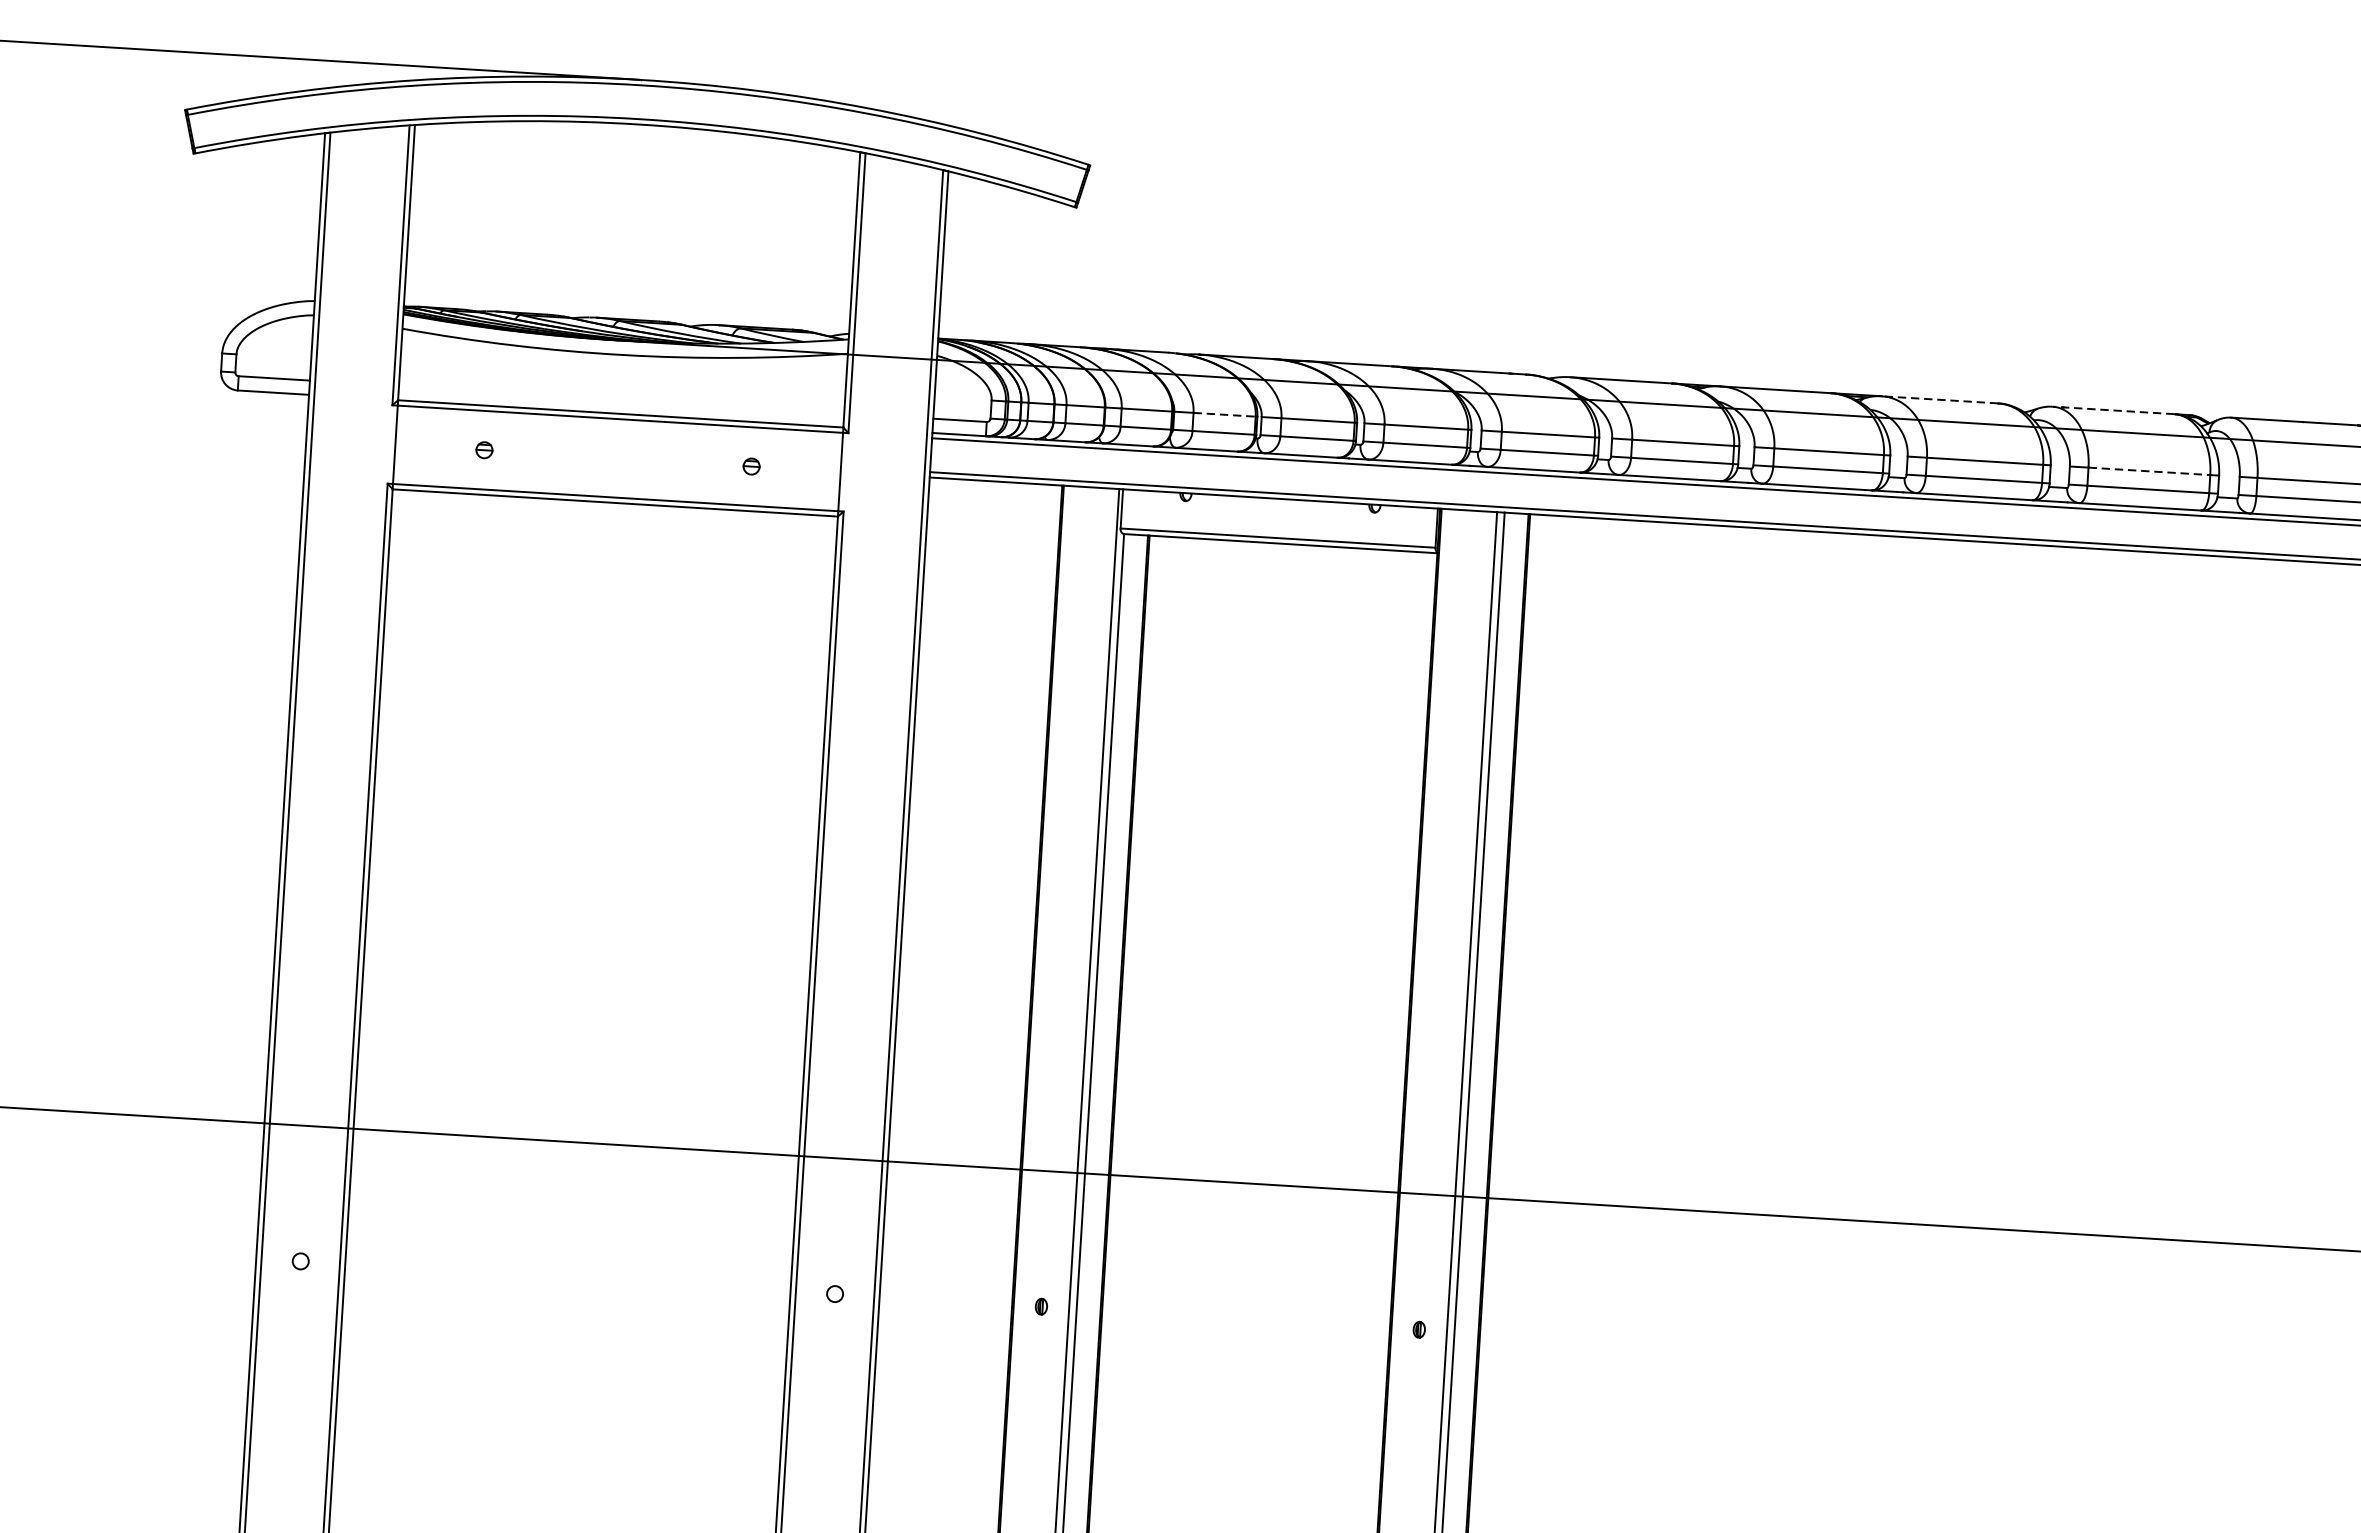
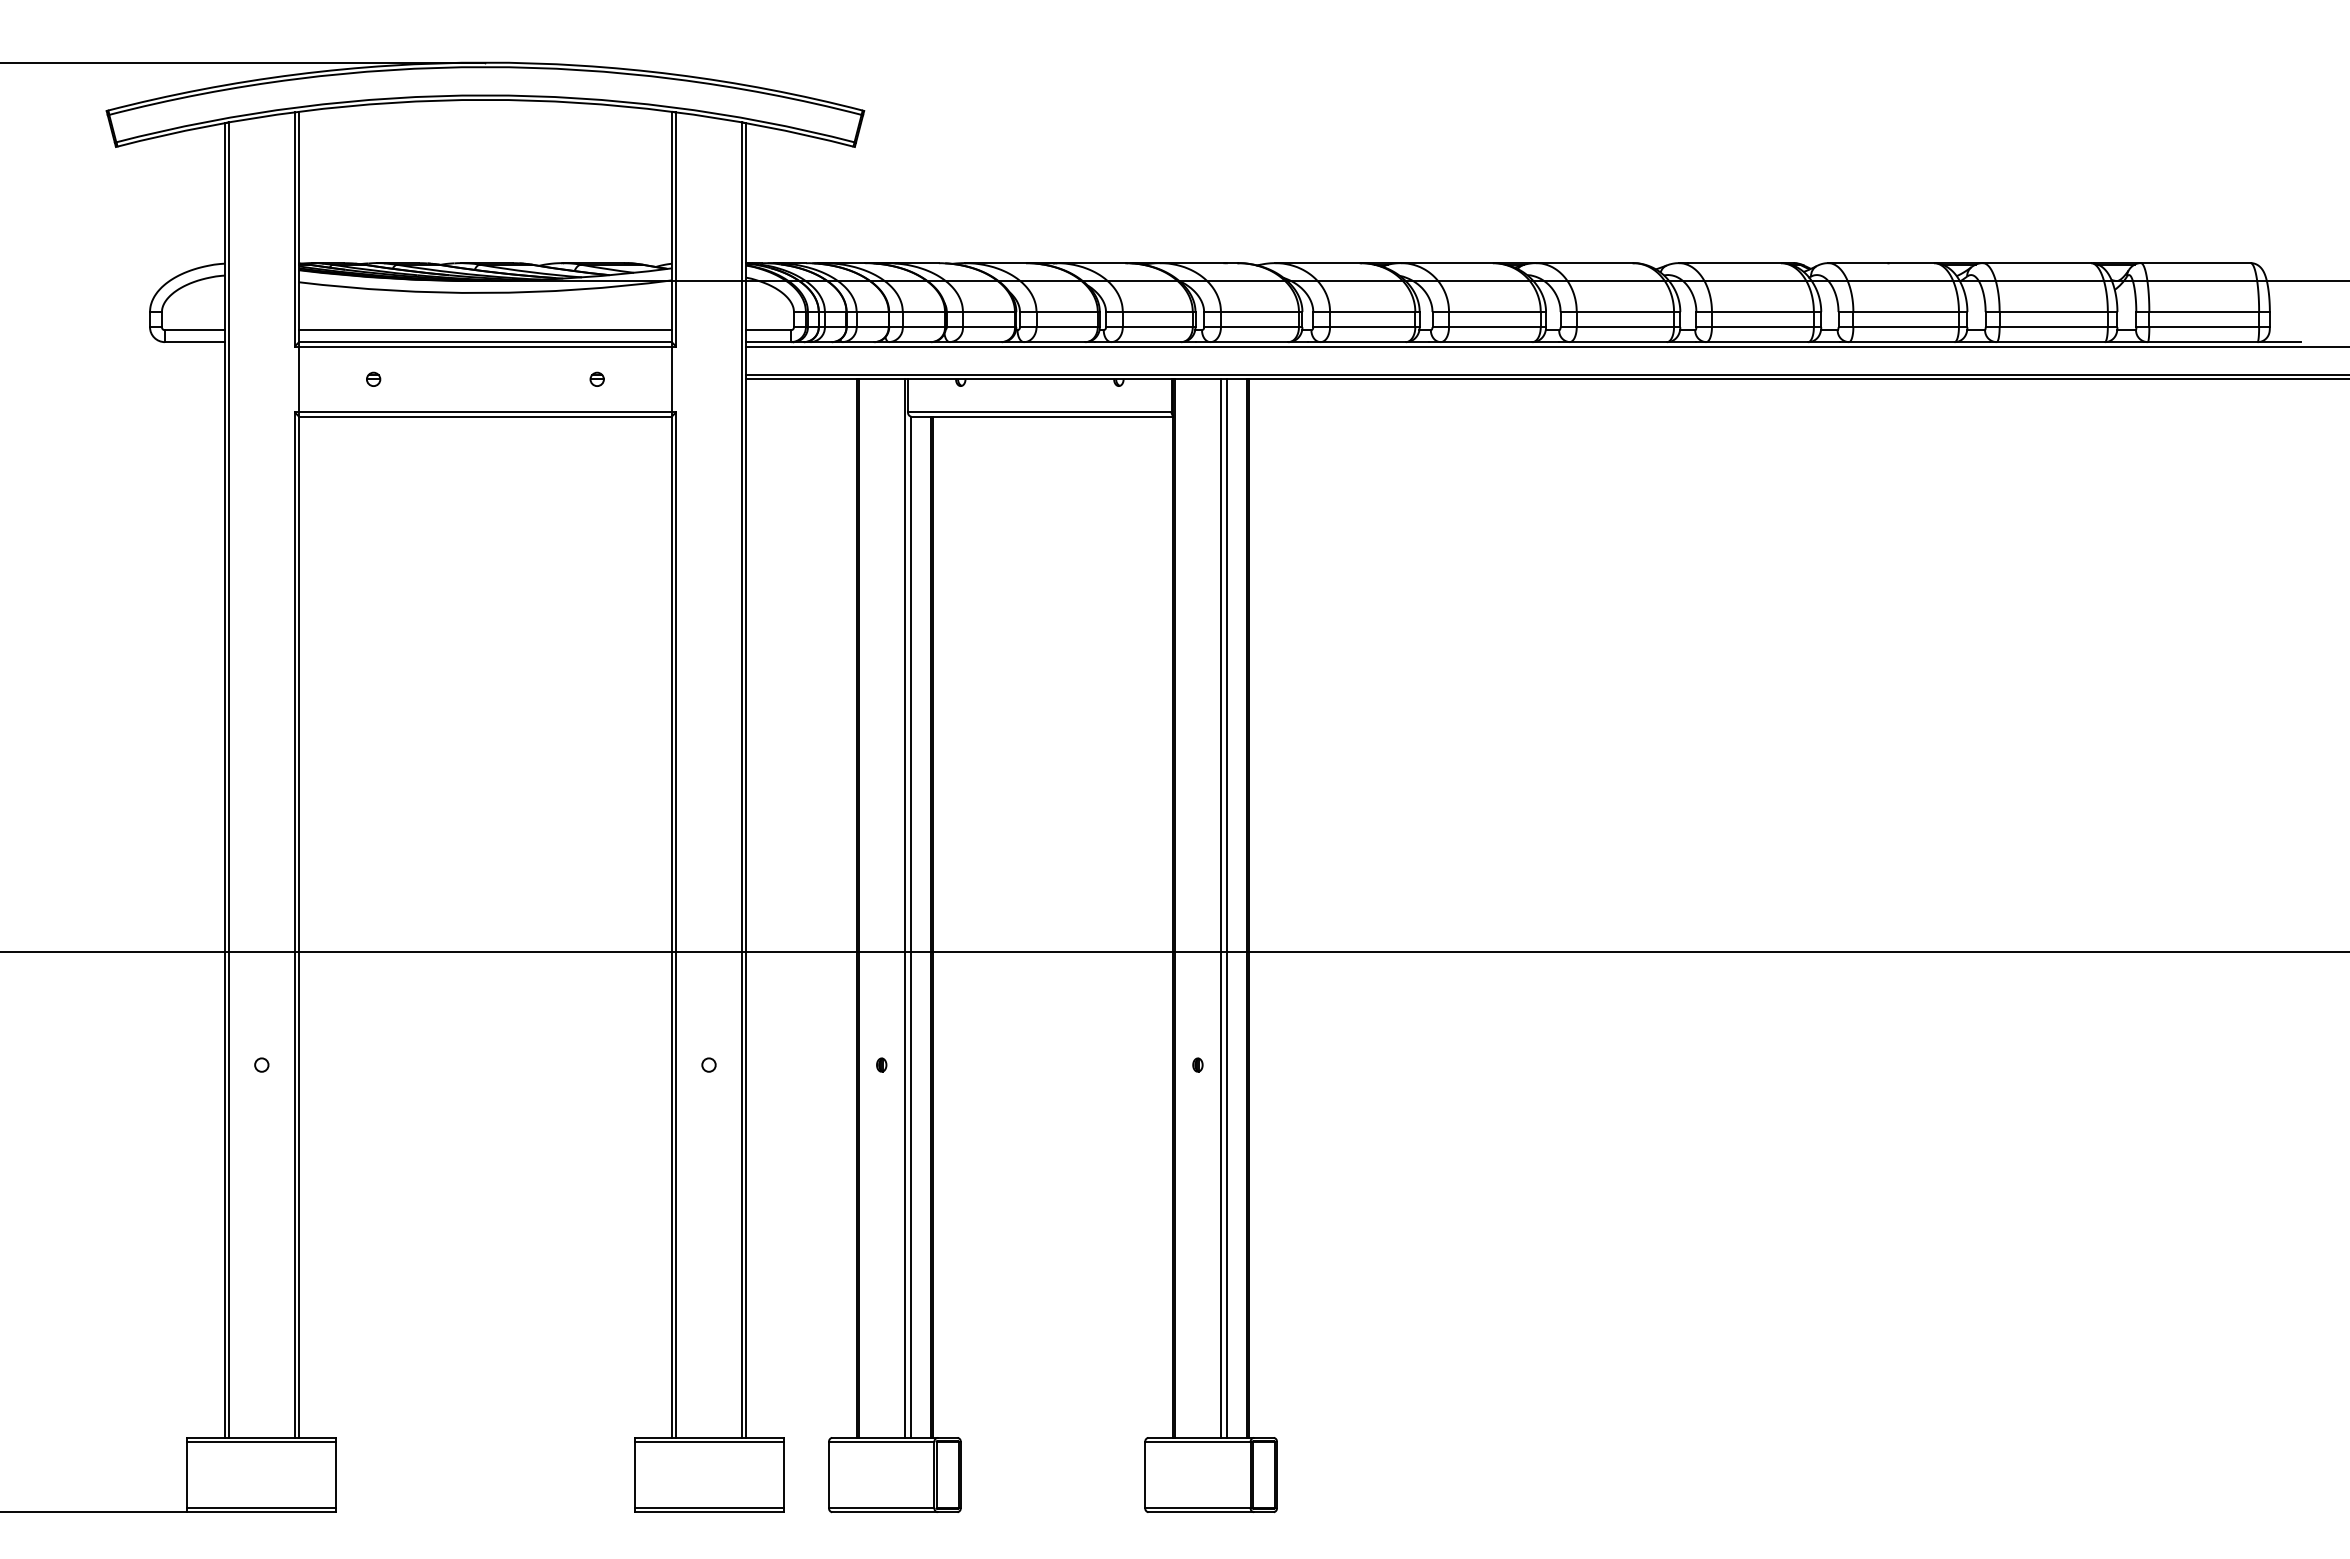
line: (621, 399) -> (485, 330), added
line: (1939, 400) -> (1584, 263), dashed -> solid
line: (2113, 410) -> (1729, 263), dashed -> solid
line: (1224, 415) -> (988, 312), dashed -> solid
line: (2148, 471) -> (1762, 312), dashed -> solid

